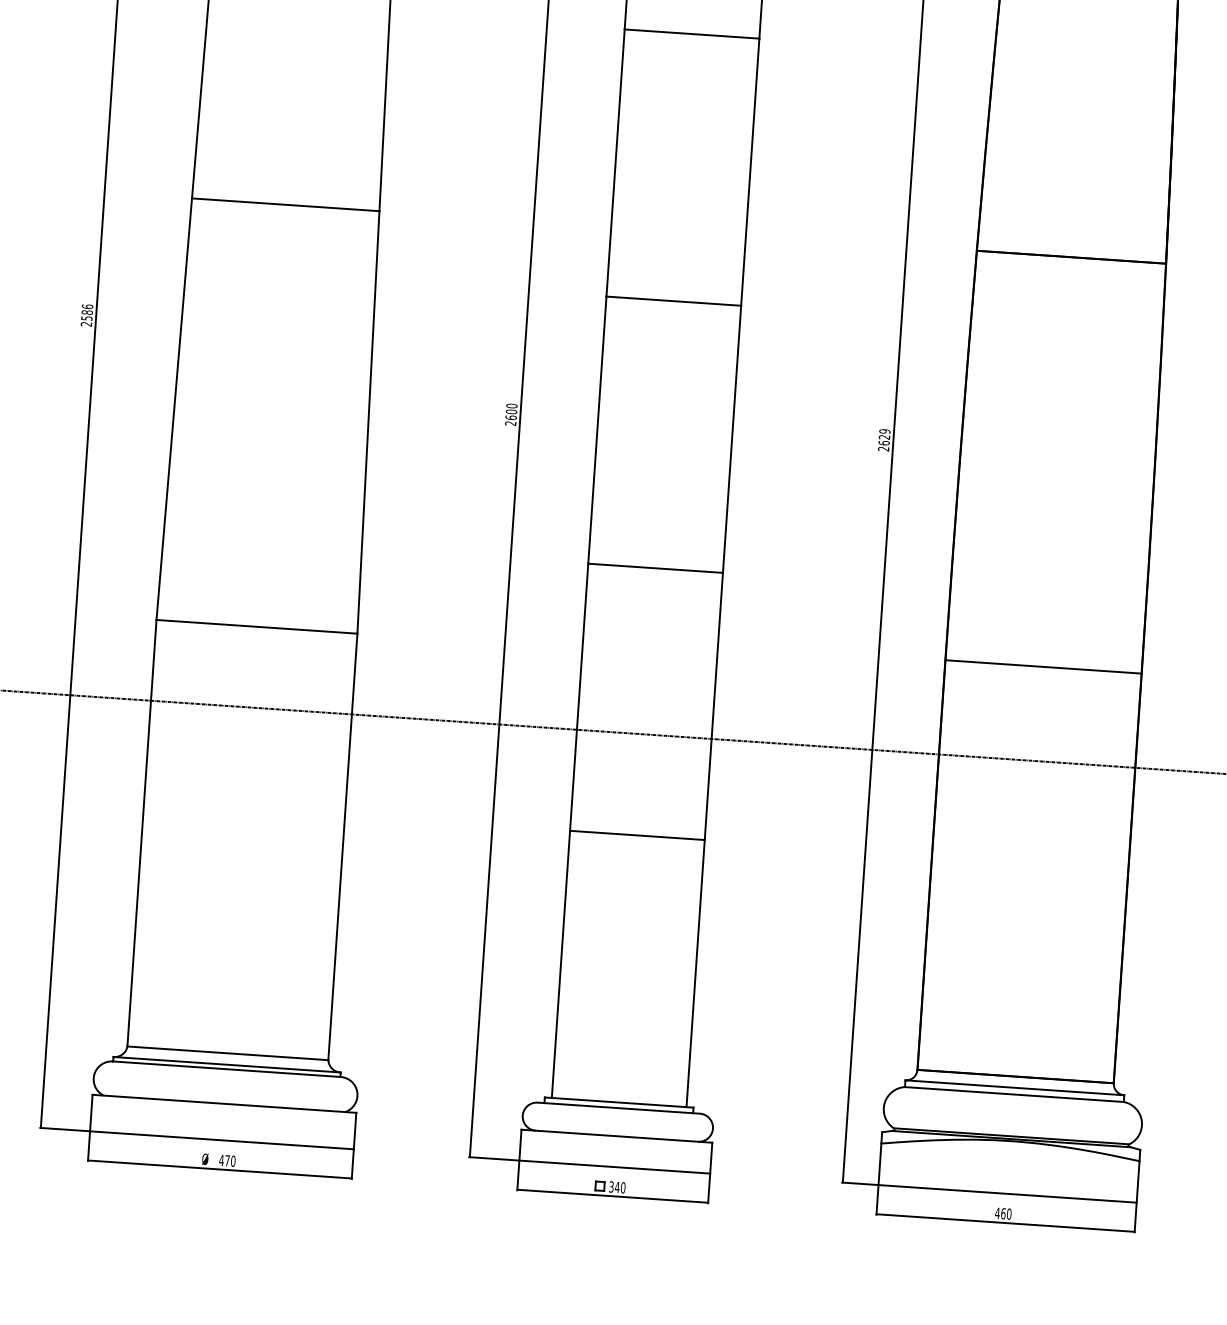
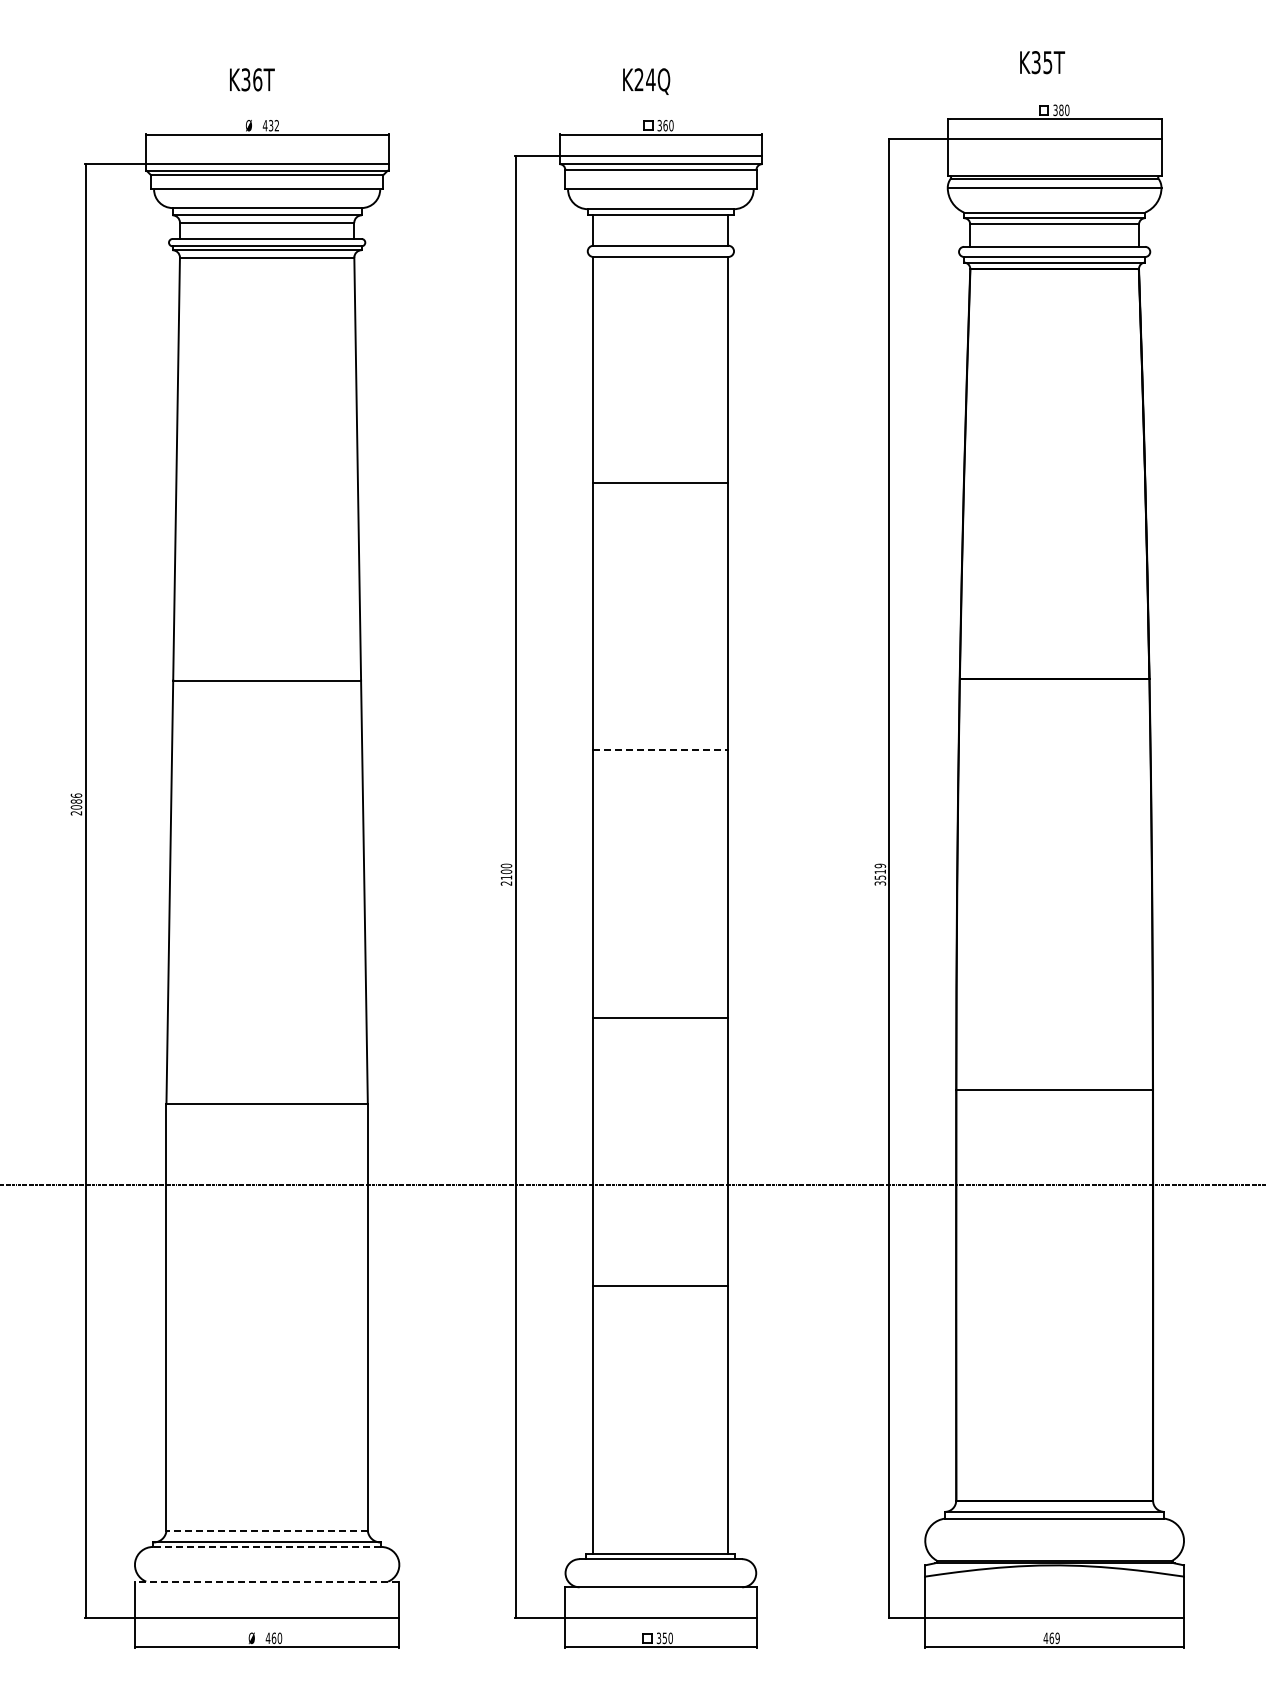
line: (674, 301) -> (661, 750), solid -> dashed
text: (86, 318) -> (76, 807), 2586 -> 2086
text: (511, 417) -> (506, 877), 2600 -> 2100
text: (884, 443) -> (880, 877), 2629 -> 3519
line: (228, 1053) -> (267, 1531), solid -> dashed
line: (226, 1068) -> (266, 1546), solid -> dashed
line: (223, 1103) -> (266, 1581), solid -> dashed
text: (226, 1160) -> (273, 1638), 470 -> 460
text: (617, 1187) -> (664, 1638), 340 -> 350
text: (1009, 1214) -> (1057, 1638), 460 -> 469

